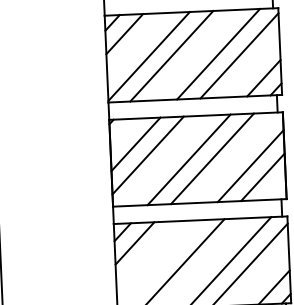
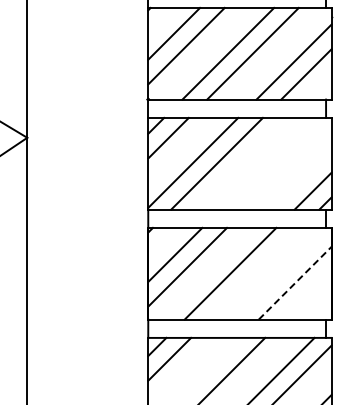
line: (218, 53) -> (266, 163), removed
line: (239, 55) -> (288, 166), removed
line: (212, 158) -> (255, 273), removed
line: (250, 165) -> (295, 282), solid -> dashed
line: (262, 177) -> (307, 295), removed

